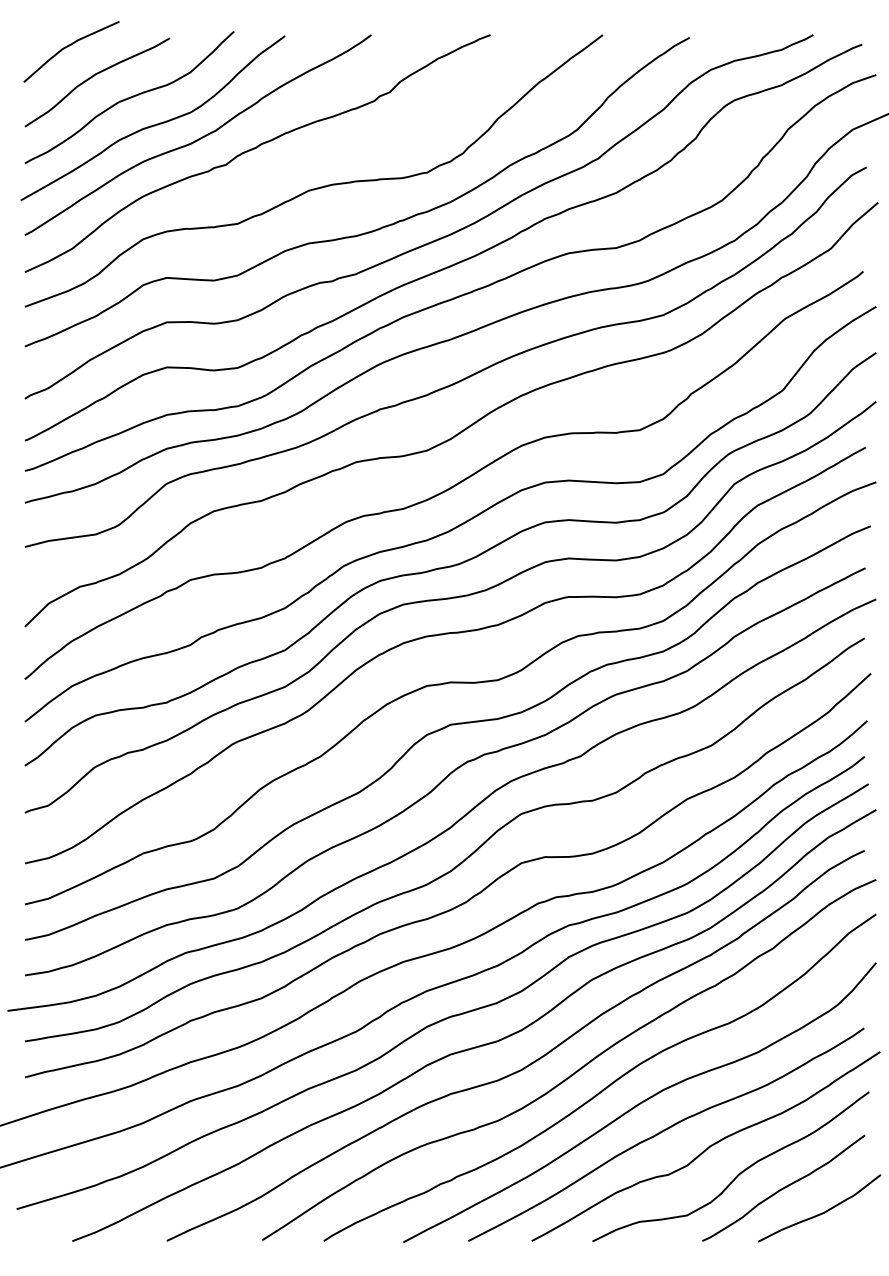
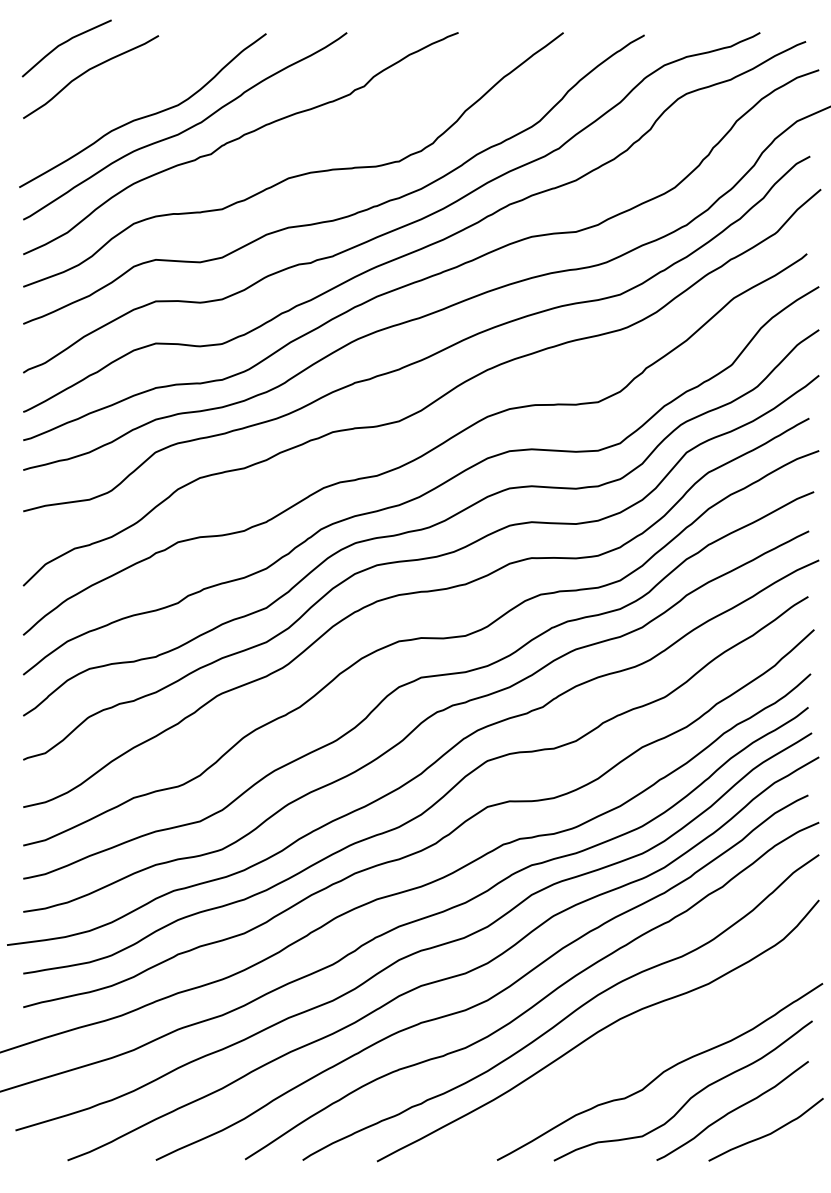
curve: (130, 97) -> (121, 91), removed
curve: (663, 1132) -> (620, 1058), removed

